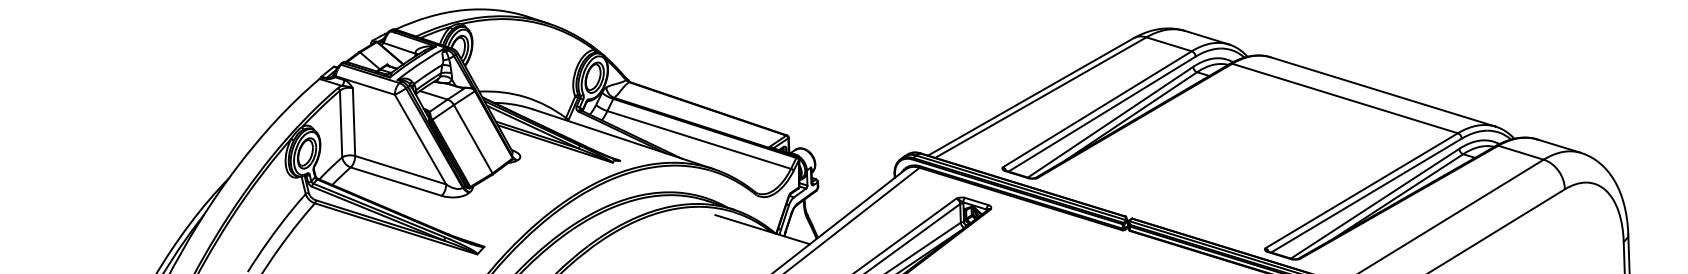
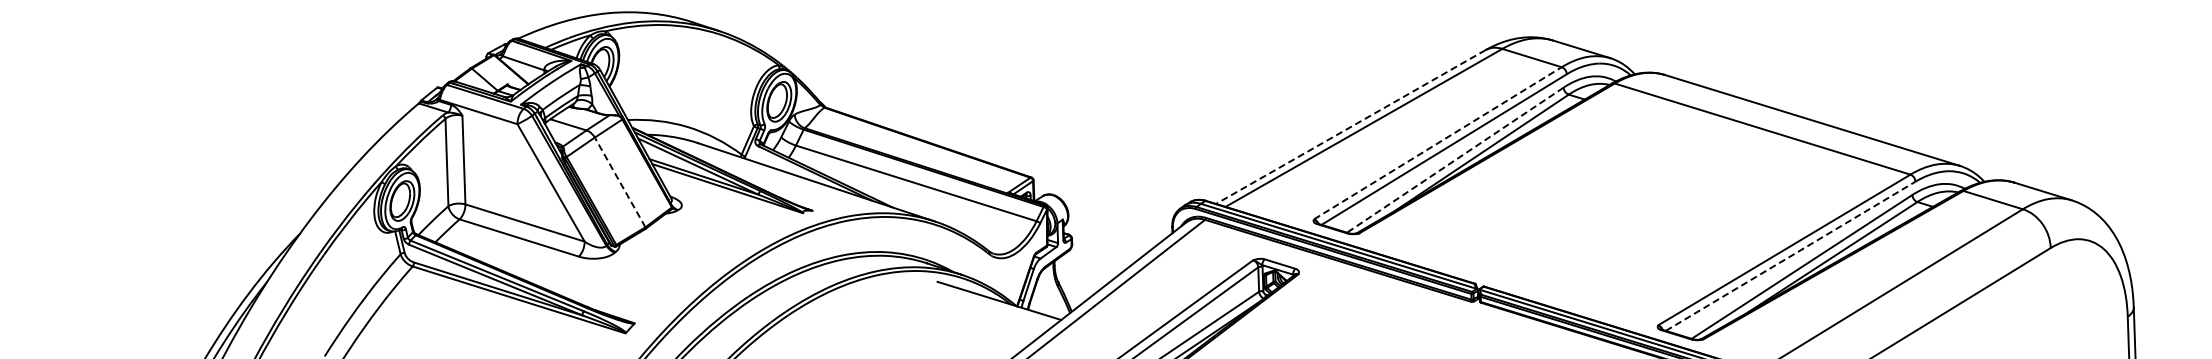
line: (1030, 97) -> (1350, 127), solid -> dashed
line: (1097, 109) -> (1438, 143), solid -> dashed
line: (1109, 122) -> (1454, 160), solid -> dashed
line: (473, 139) -> (620, 182), solid -> dashed
line: (1367, 195) -> (1791, 256), solid -> dashed

